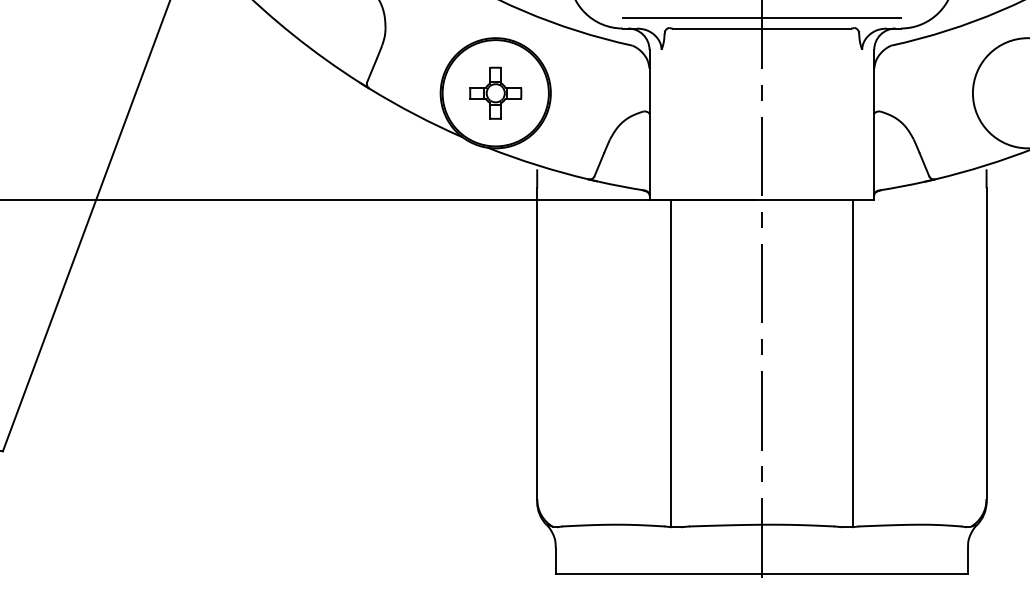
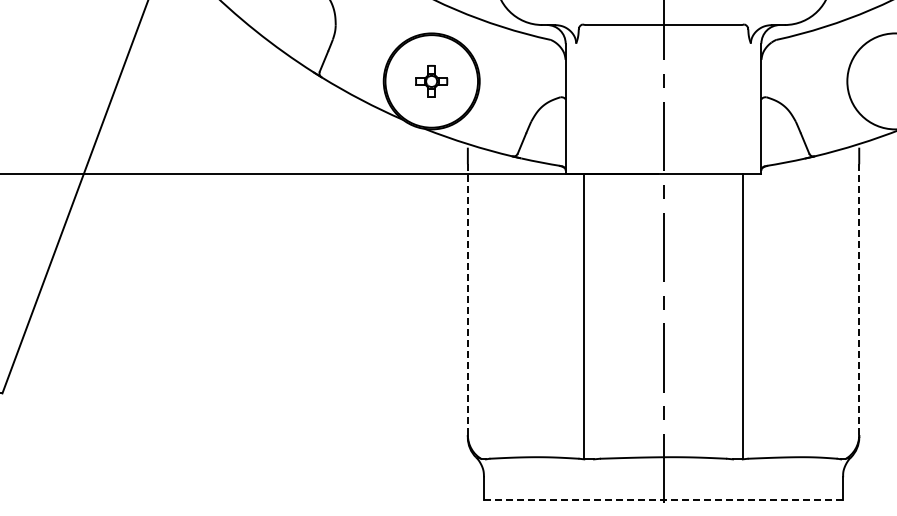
line: (761, 17) -> (663, 15), removed
part: (495, 93) -> (431, 81), size x0.7
line: (536, 343) -> (467, 299), solid -> dashed
line: (986, 344) -> (859, 300), solid -> dashed
line: (762, 574) -> (664, 500), solid -> dashed

